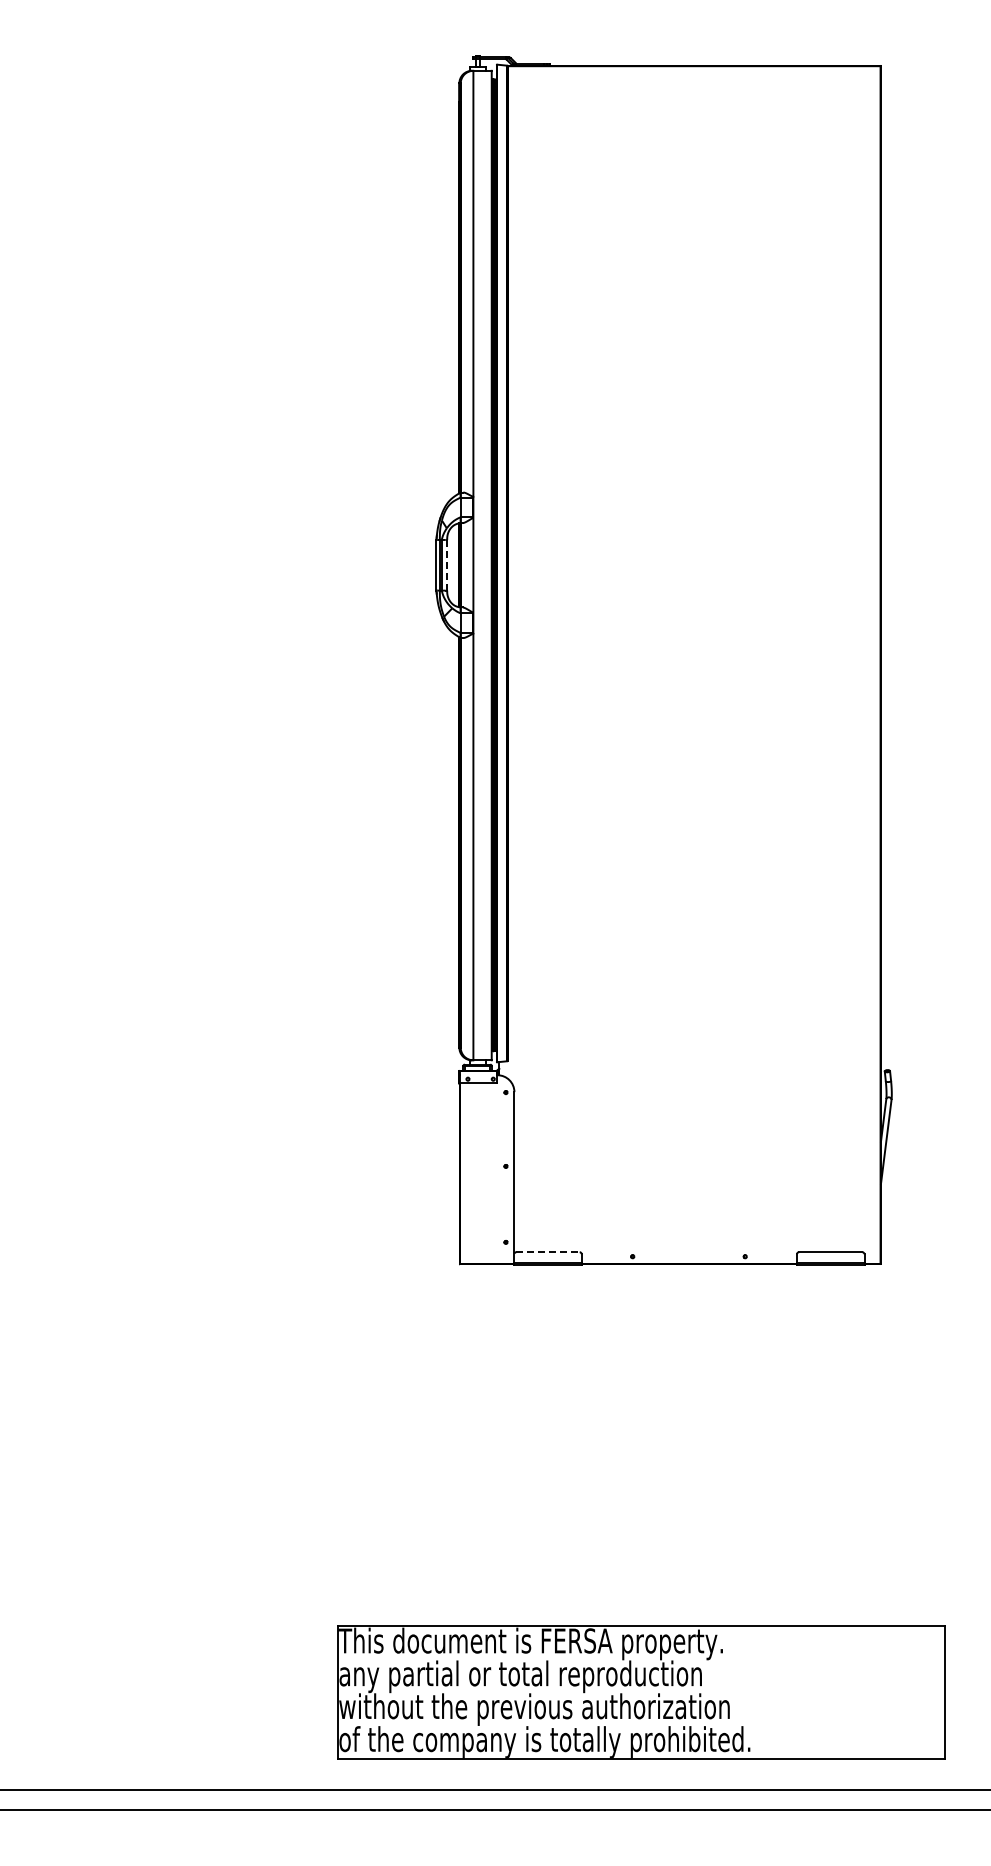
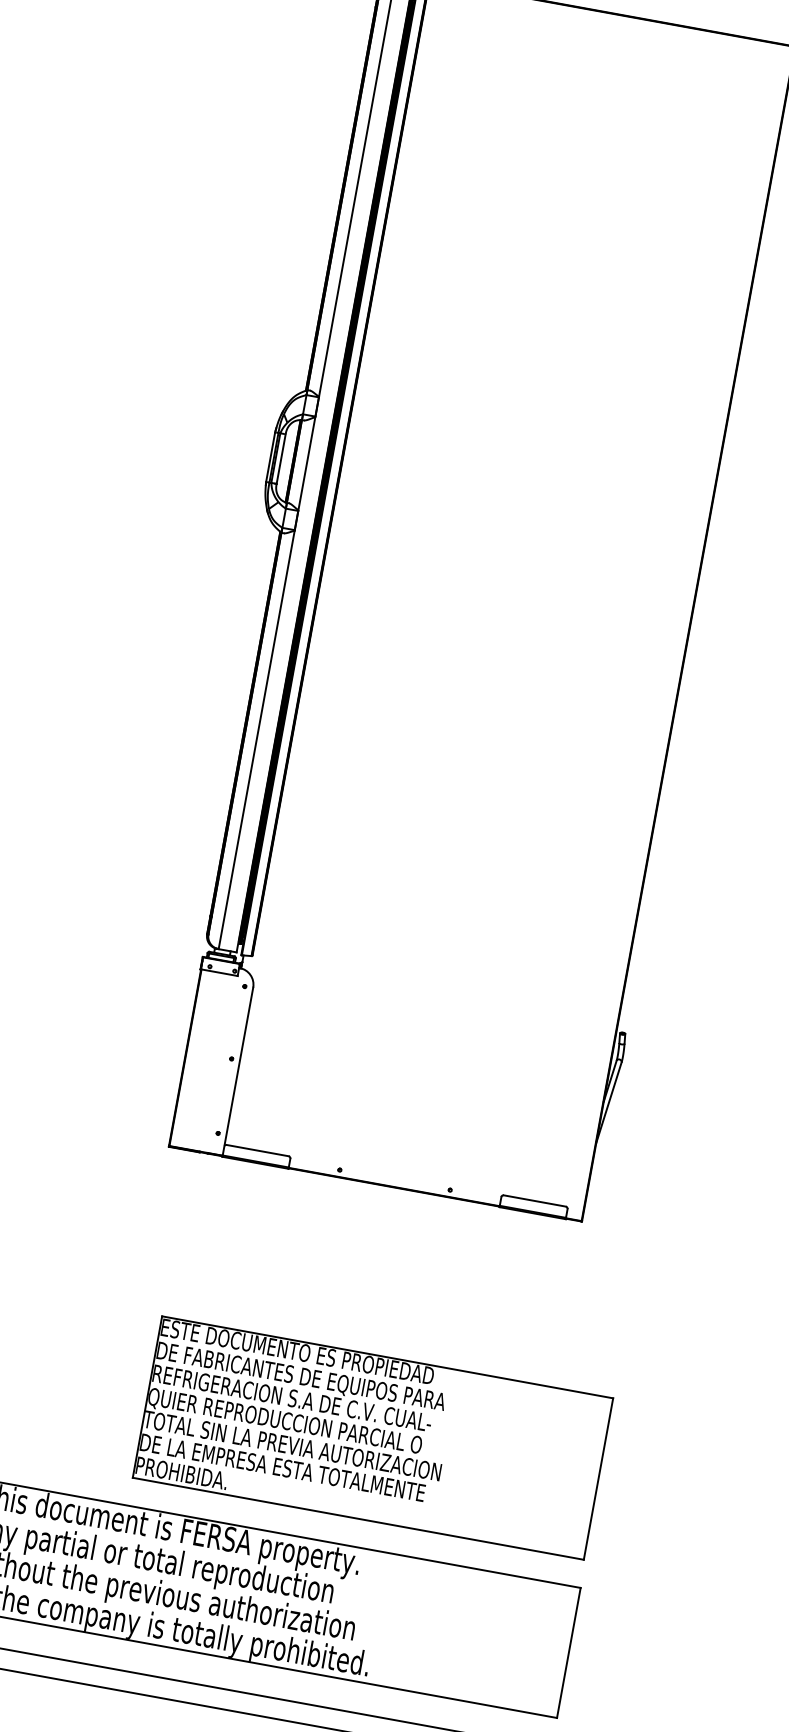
line: (447, 564) -> (281, 458), dashed -> solid
line: (548, 1252) -> (258, 1150), dashed -> solid
part: (713, 1515) -> (372, 1438), added

